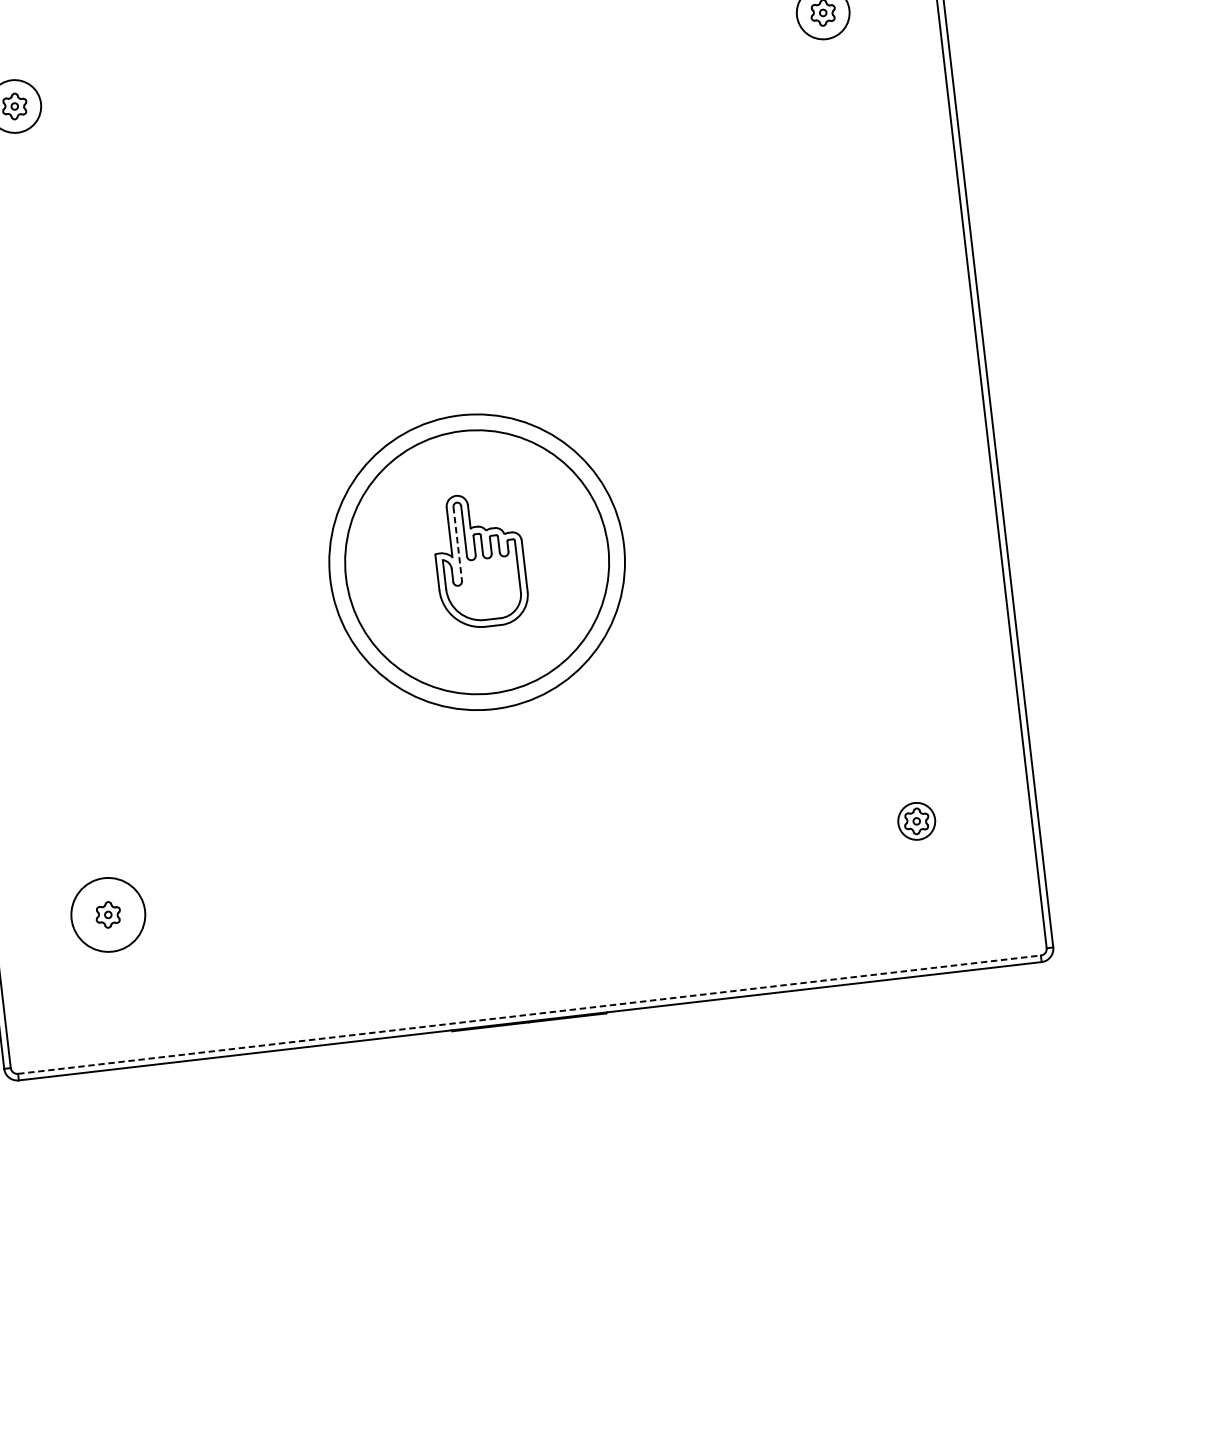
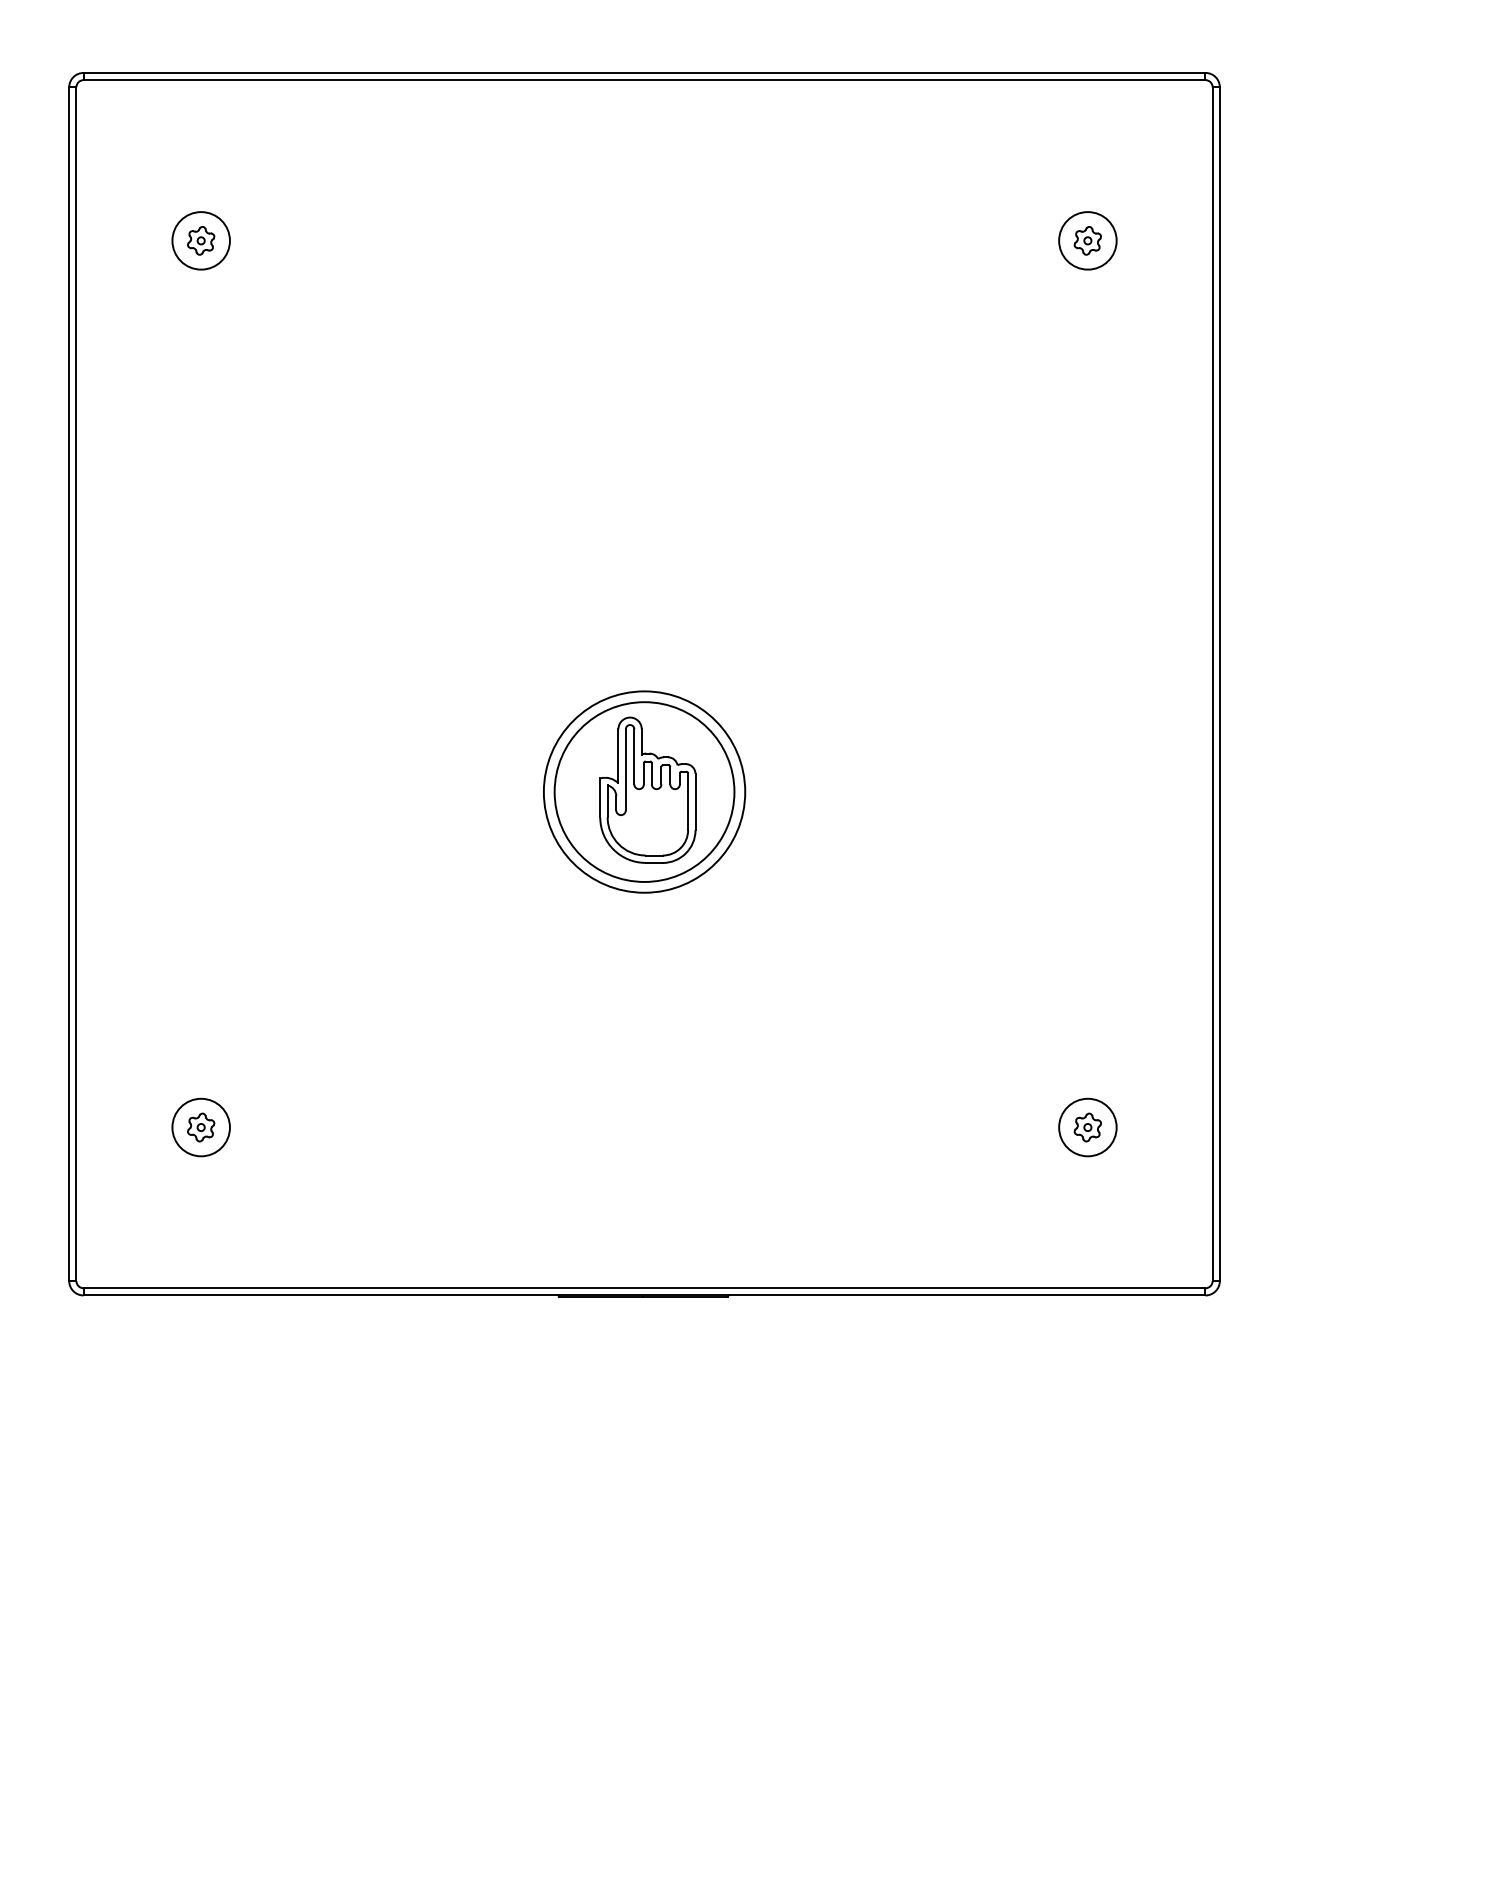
line: (457, 543) -> (625, 769), dashed -> solid
circle: (477, 561) -> (644, 791), size x0.62
circle: (477, 561) -> (644, 791), size x0.62
circle: (916, 821) -> (1087, 1127), size x1.43
circle: (107, 914) -> (200, 1127), size x0.71
line: (529, 1014) -> (644, 1288), dashed -> solid

